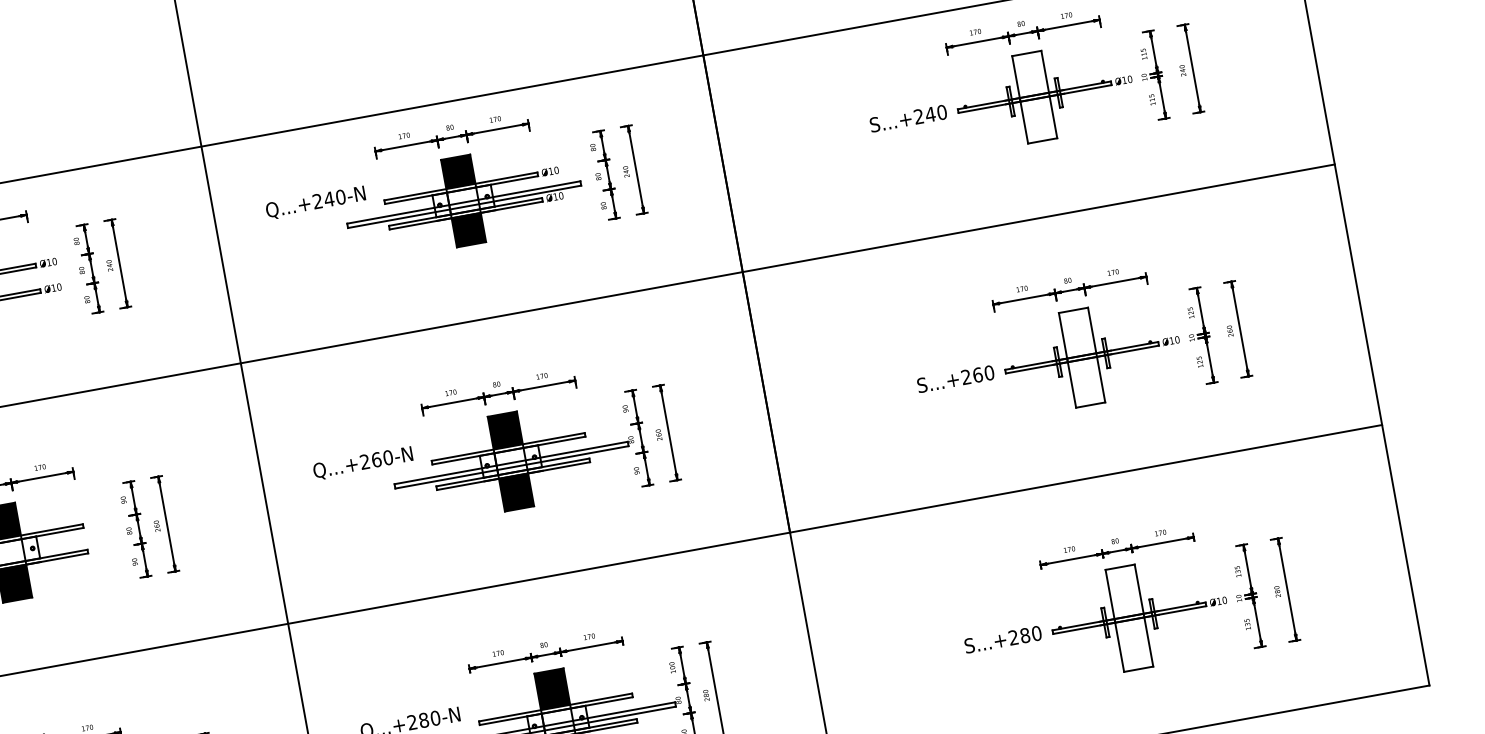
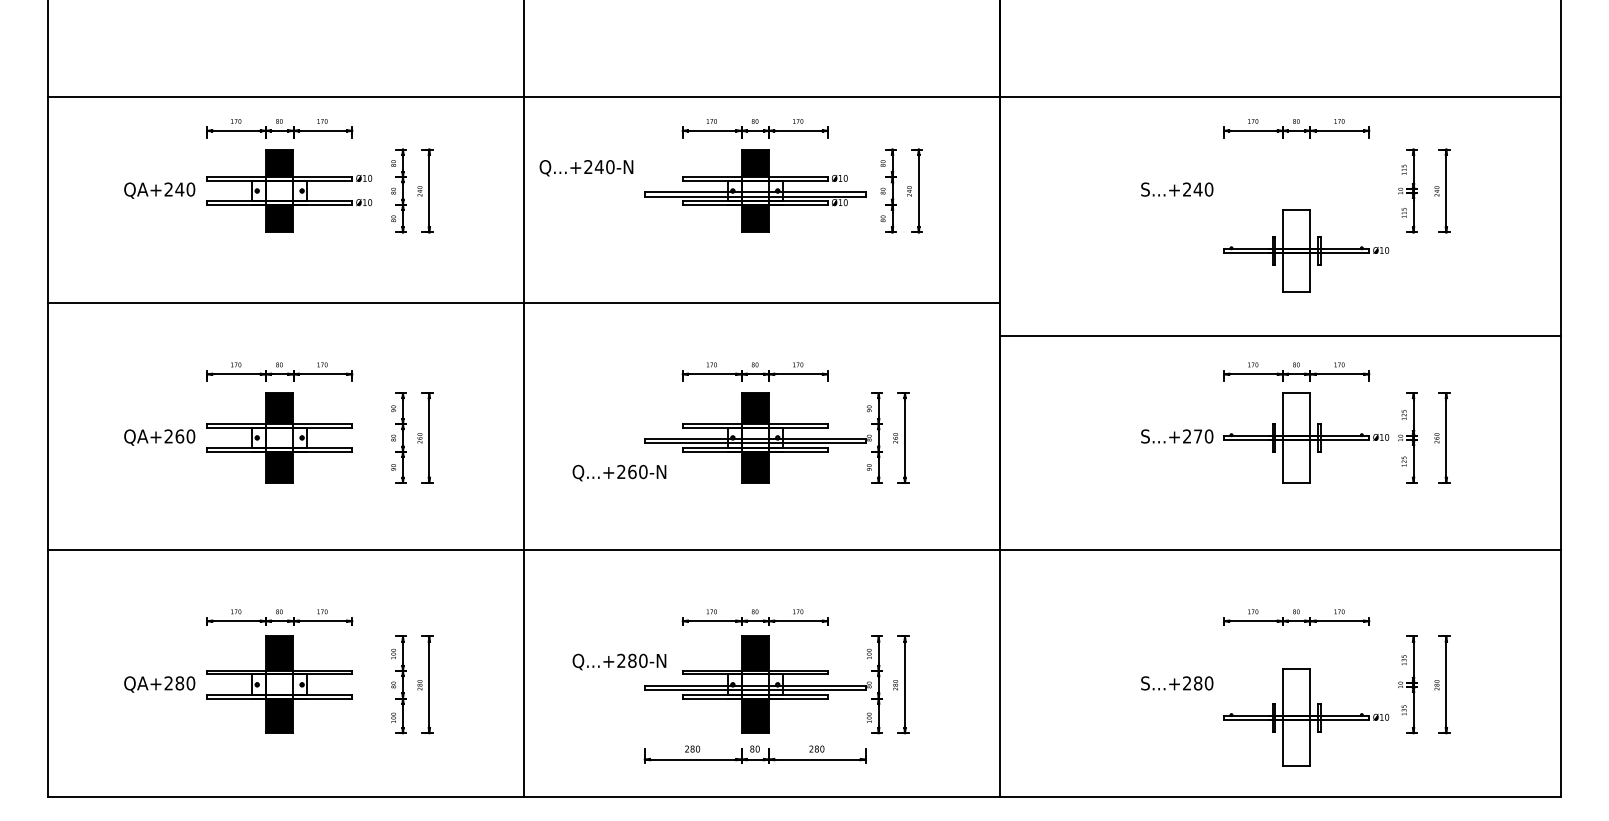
part: (1045, 94) -> (1306, 250), moved
text: (315, 203) -> (586, 168), moved
line: (1038, 218) -> (1279, 335), moved
text: (978, 375) -> (1198, 436), S...+260 -> S...+270
text: (363, 462) -> (619, 472), moved
part: (1139, 616) -> (1306, 717), moved

